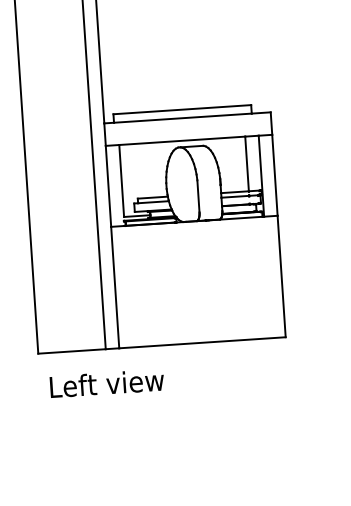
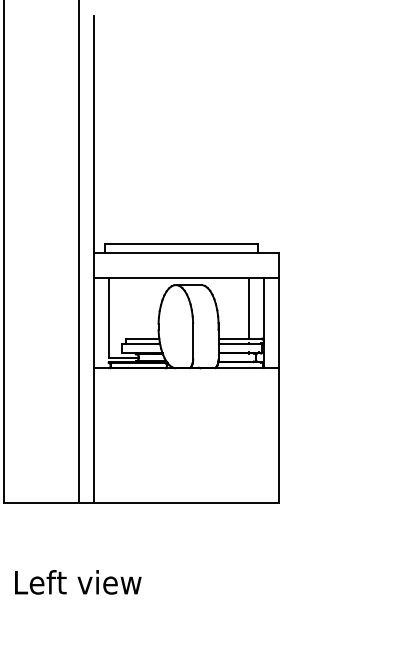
text: (107, 383) -> (78, 582), moved

